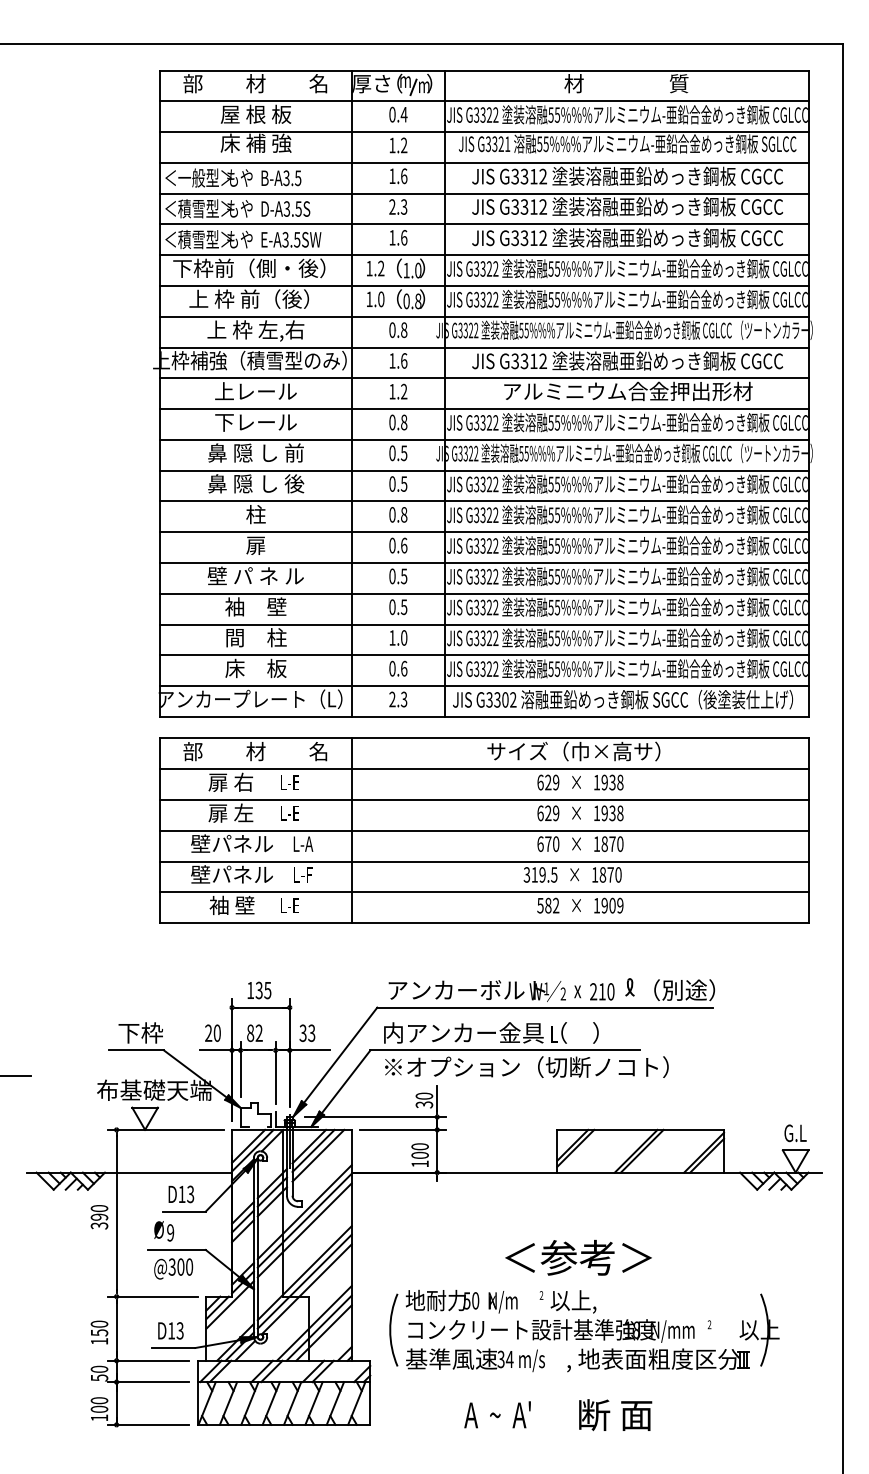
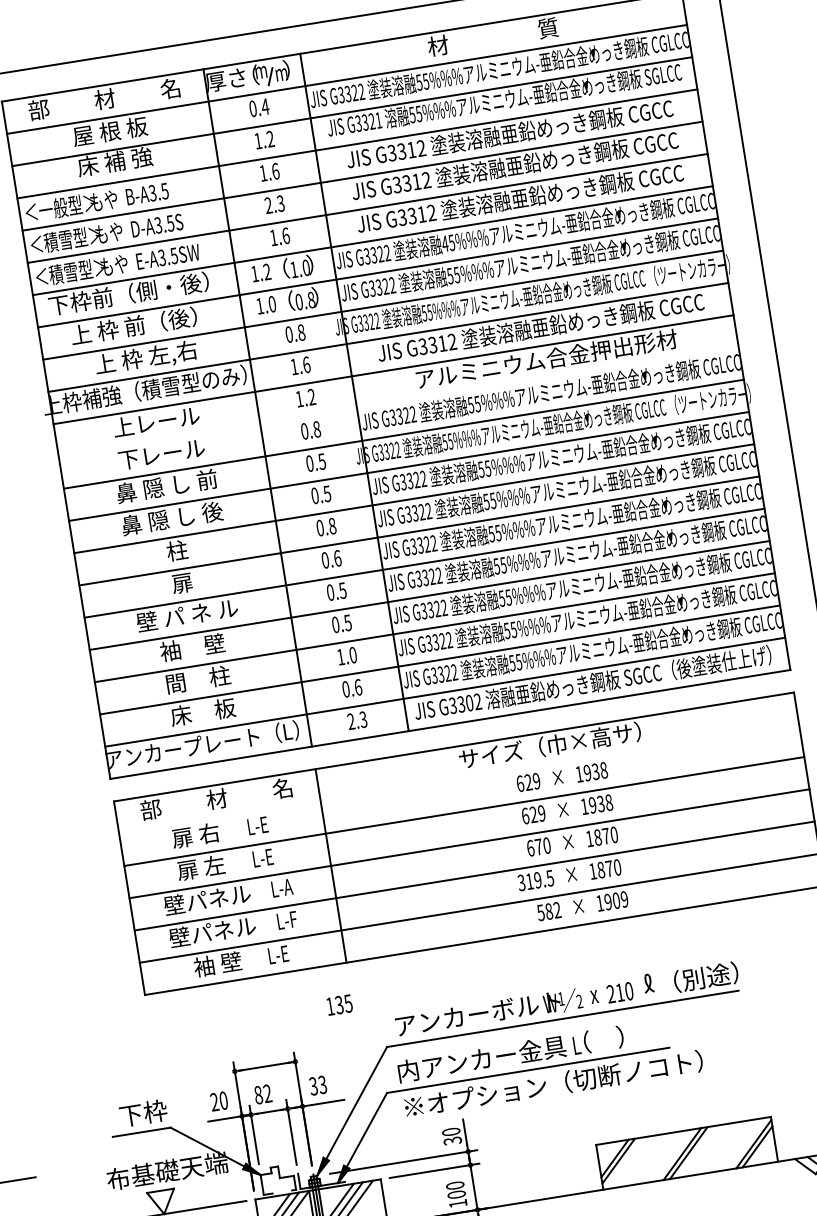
text: (550, 268) -> (444, 243), 55%%% -> 45%%%
line: (483, 409) -> (397, 402), removed
line: (483, 769) -> (458, 779), removed
text: (259, 990) -> (339, 1005), moved

